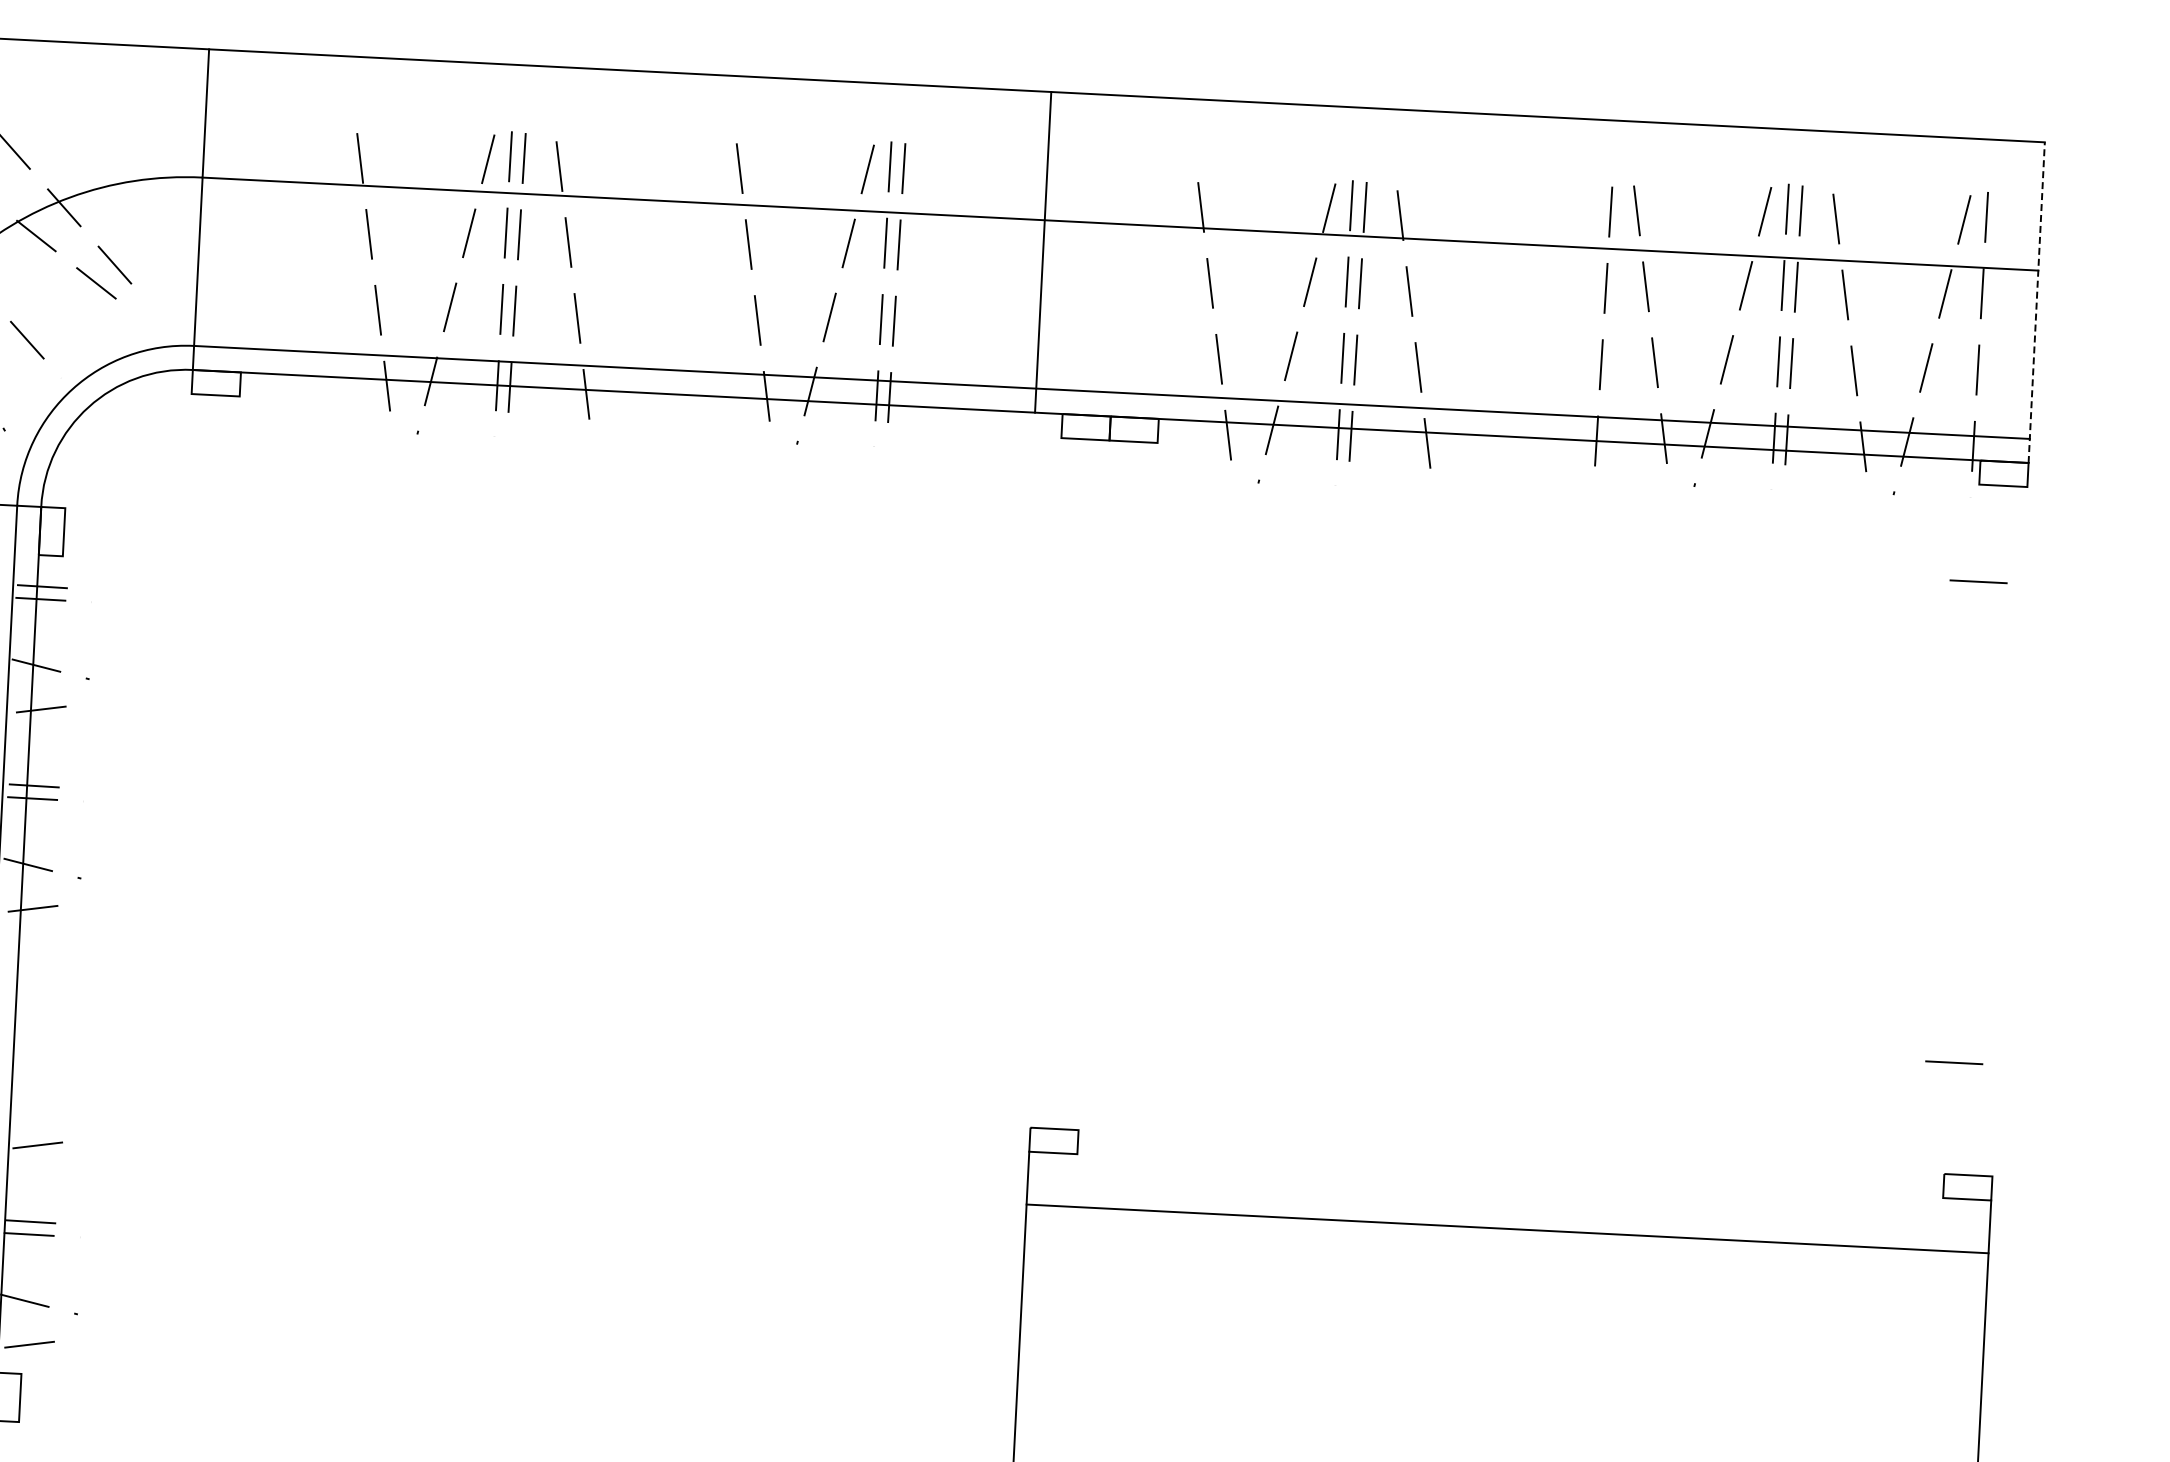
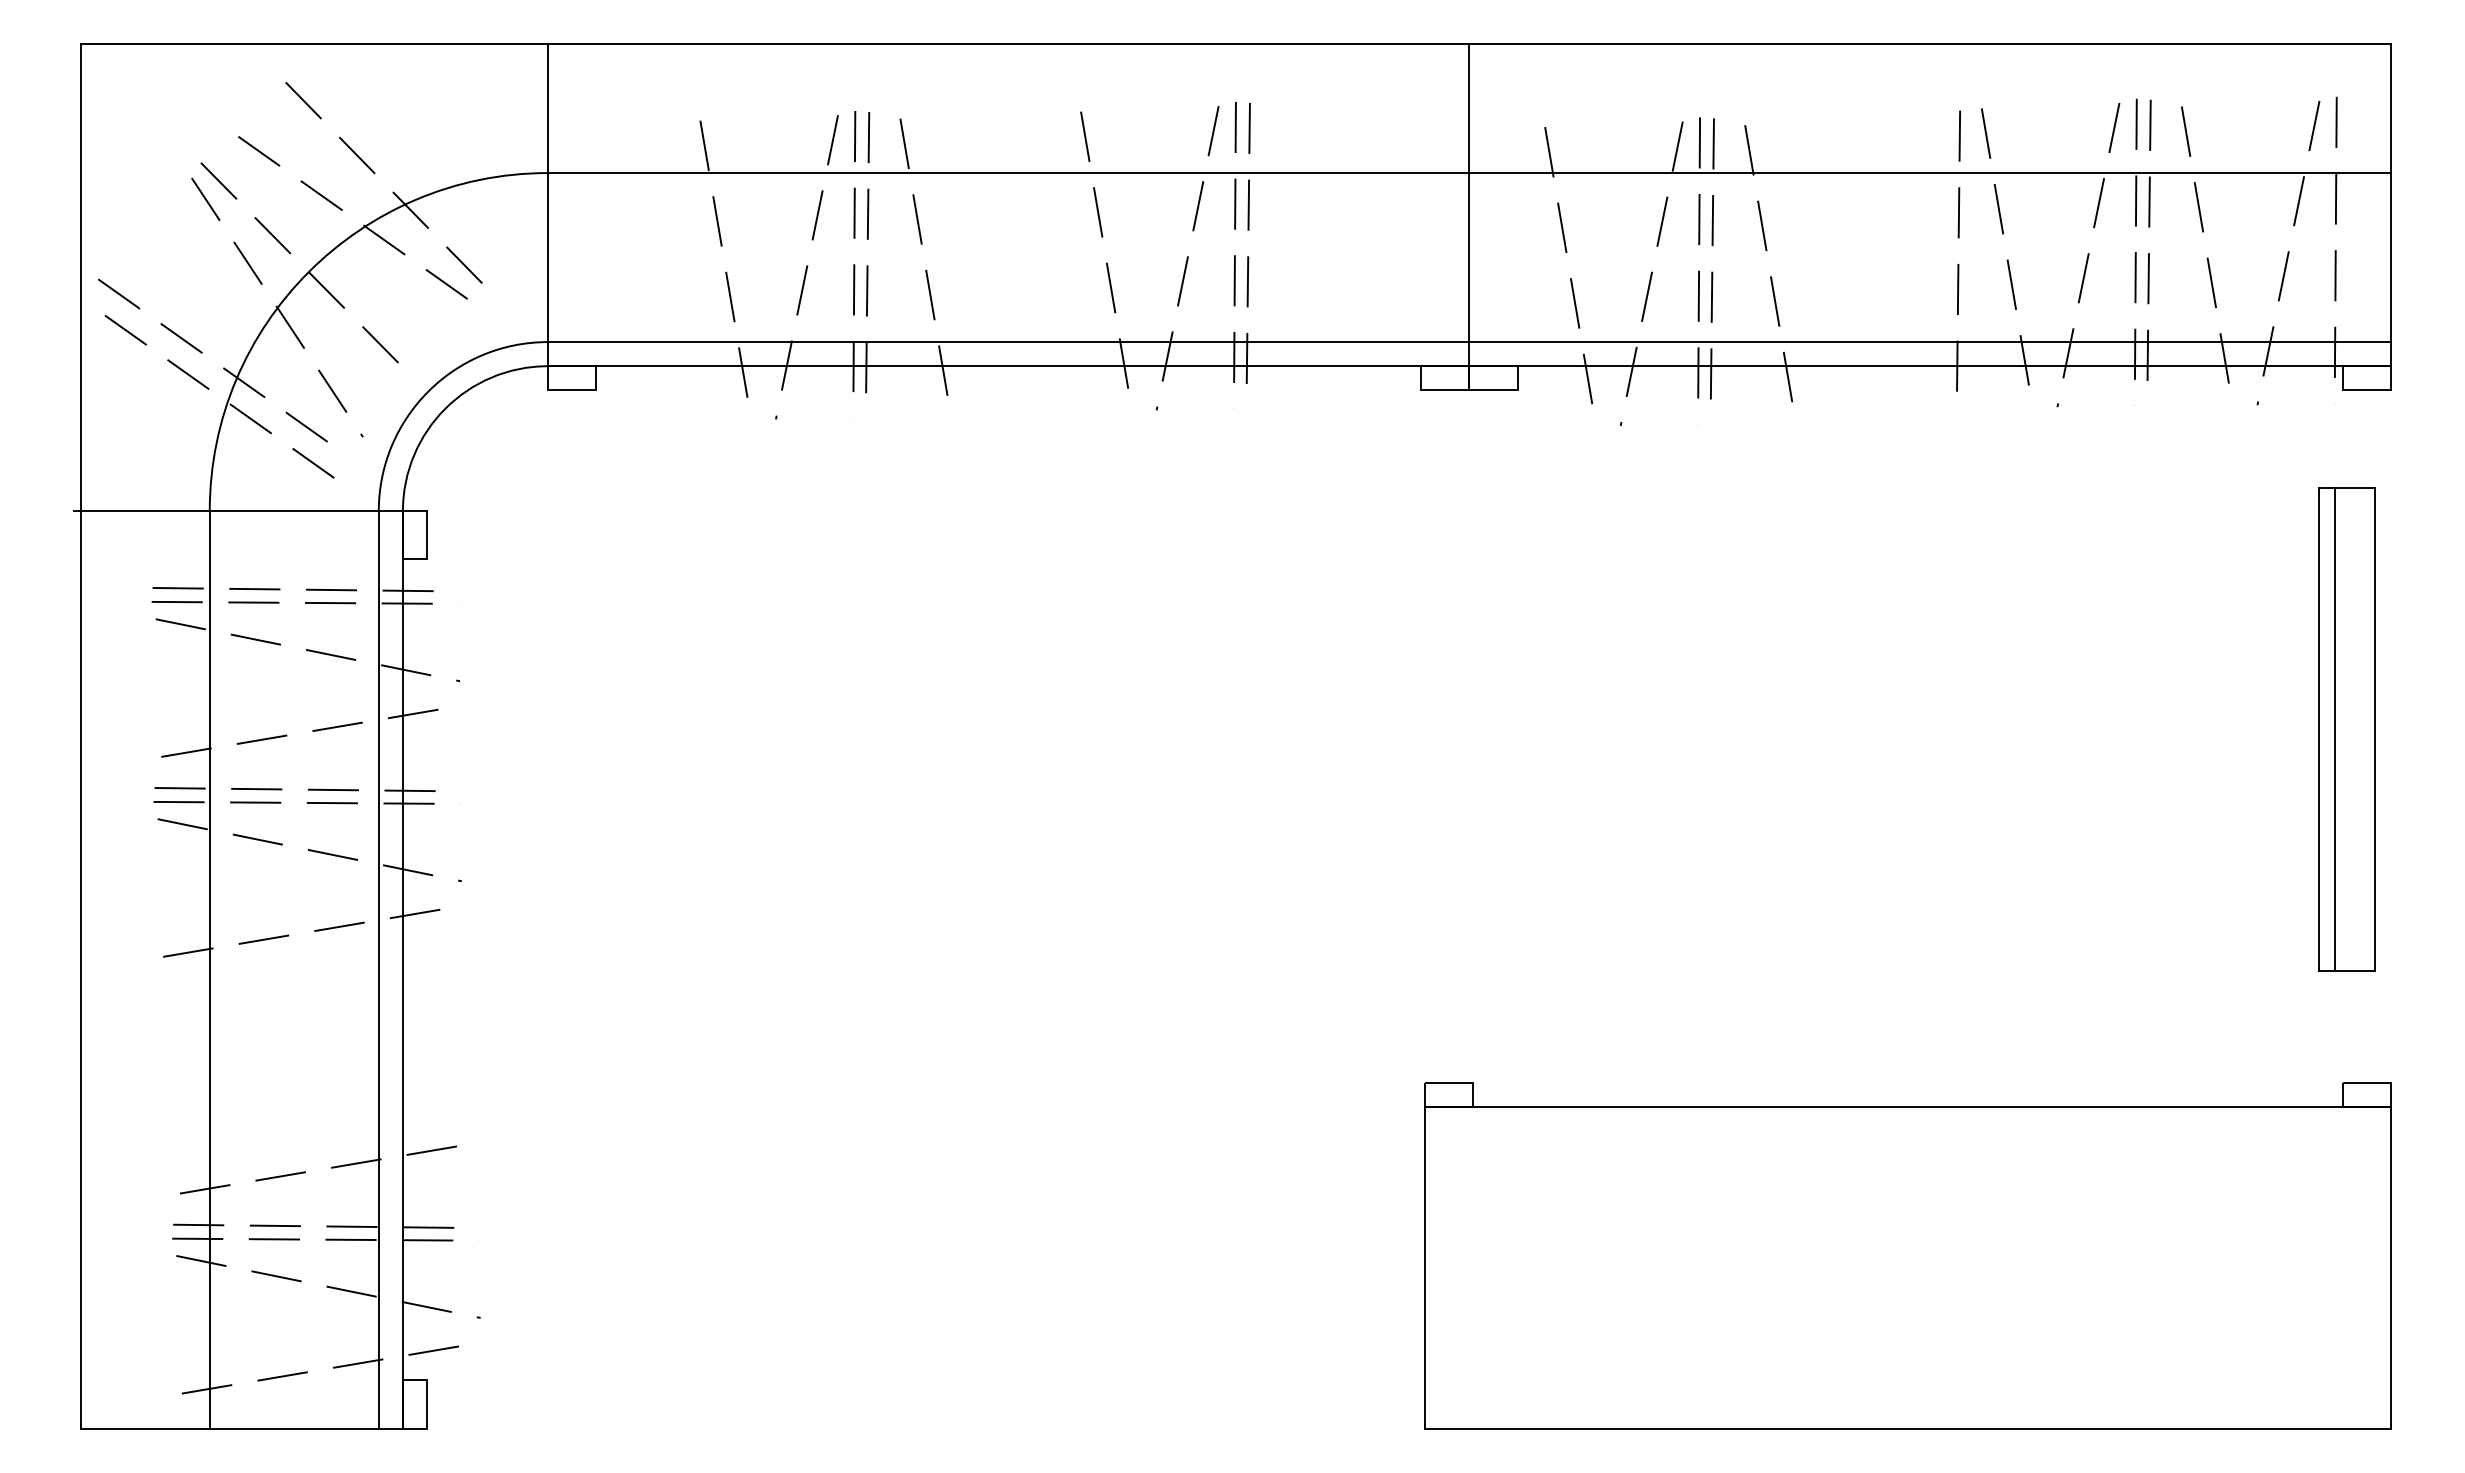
line: (1043, 252) -> (1469, 205), moved
line: (2037, 302) -> (2391, 205), dashed -> solid
line: (1938, 820) -> (2318, 728), added
line: (1953, 820) -> (2334, 728), added
line: (1994, 822) -> (2375, 728), added
line: (1507, 1228) -> (1908, 1106), moved

